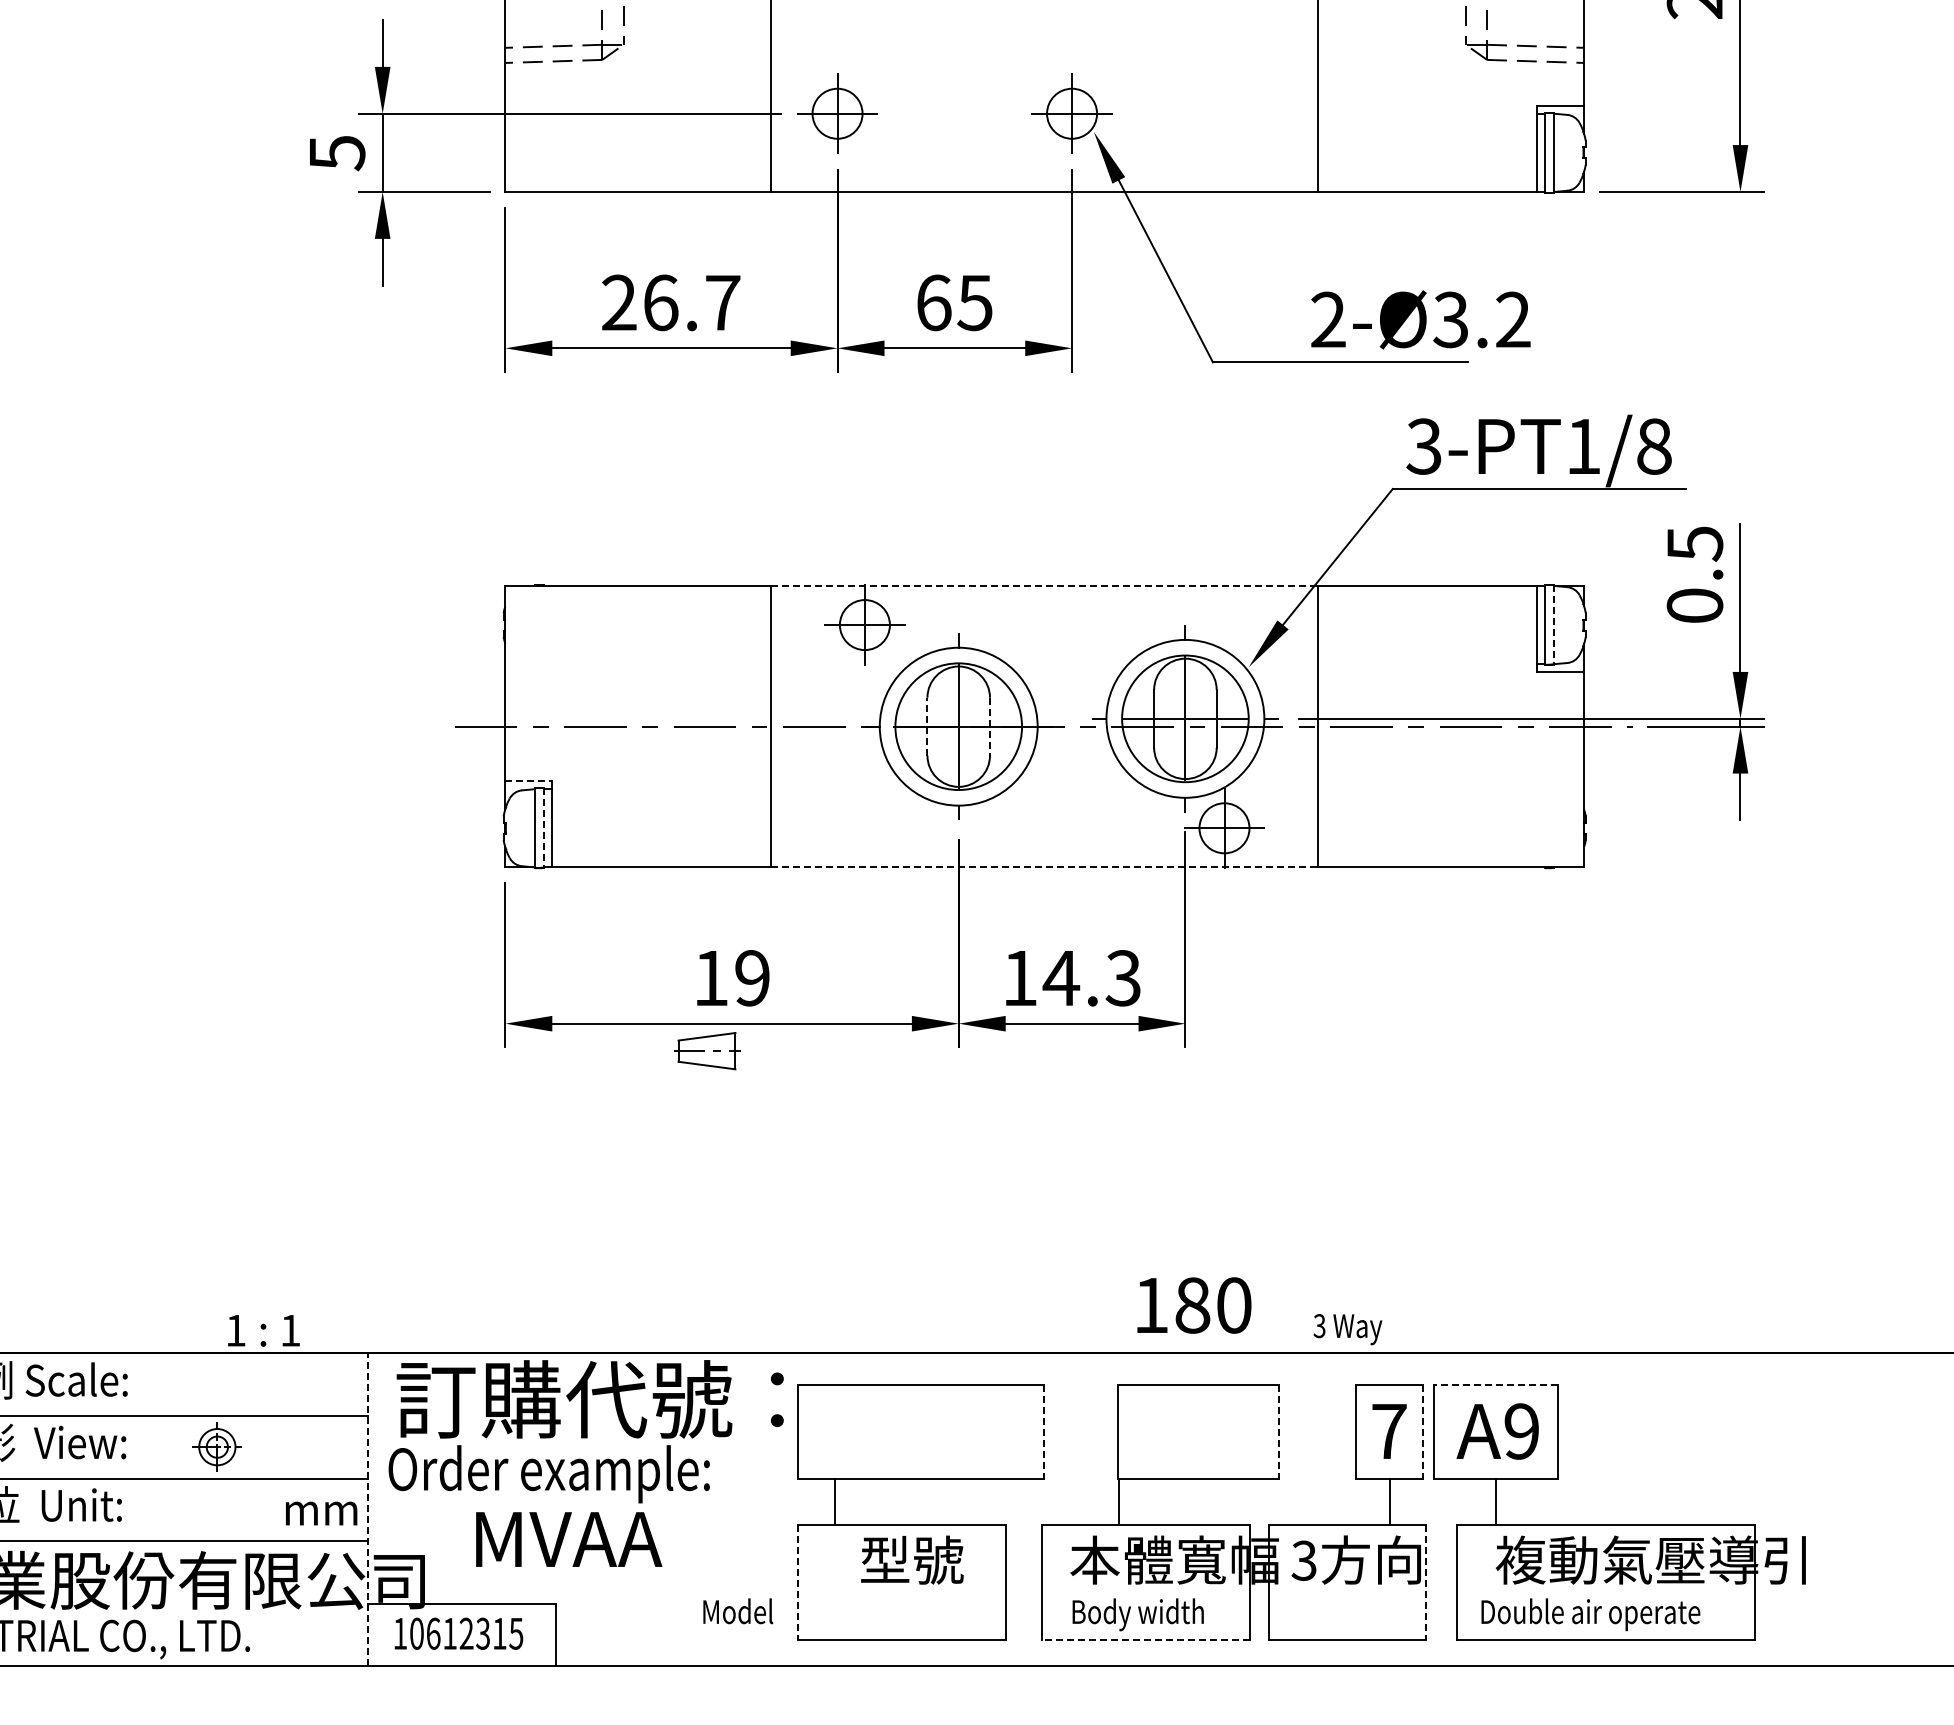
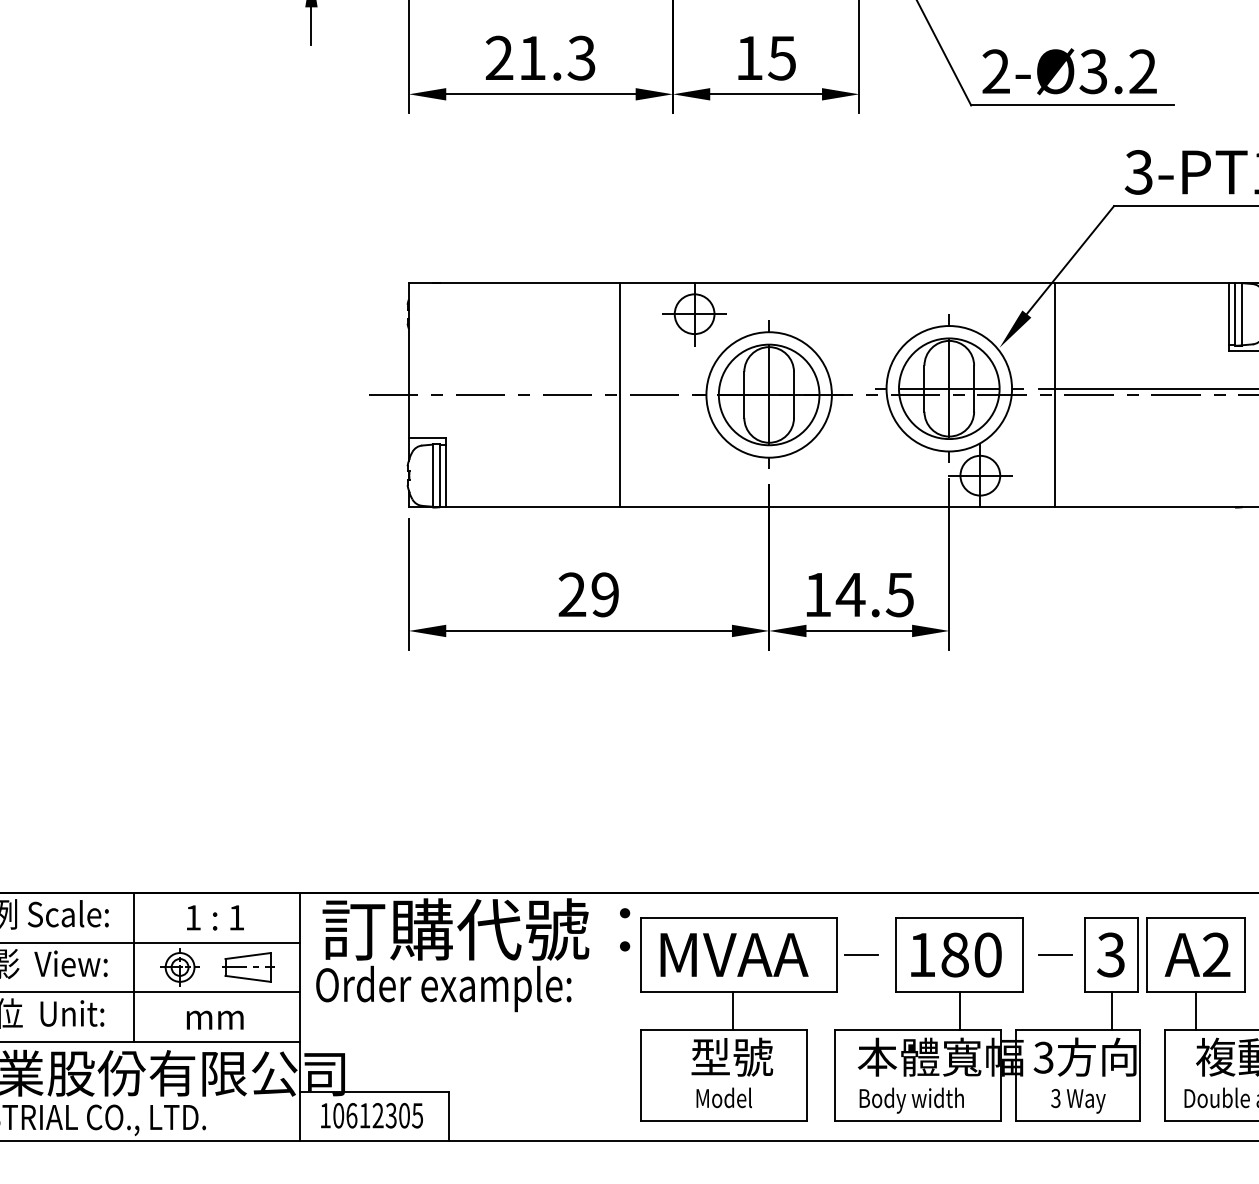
text: (692, 302) -> (557, 57), 26.7 -> 21.3
text: (934, 302) -> (749, 57), 65 -> 15
text: (1420, 319) -> (1069, 71), moved
line: (1044, 585) -> (837, 282), dashed -> solid
line: (1554, 624) -> (1242, 313), dashed -> solid
line: (927, 726) -> (744, 394), dashed -> solid
line: (989, 726) -> (793, 394), dashed -> solid
line: (529, 781) -> (428, 438), dashed -> solid
line: (544, 827) -> (440, 475), dashed -> solid
line: (1044, 867) -> (837, 506), dashed -> solid
text: (711, 977) -> (572, 594), 19 -> 29
text: (1122, 978) -> (899, 595), 14.3 -> 14.5
part: (707, 1051) -> (248, 967), moved
text: (1194, 1305) -> (956, 955), moved
text: (1347, 1329) -> (1078, 1101), moved
text: (263, 1330) -> (215, 917), moved
line: (1495, 1384) -> (1195, 917), dashed -> solid
line: (1043, 1431) -> (836, 955), dashed -> solid
line: (1074, 1431) -> (861, 955), added
line: (1278, 1431) -> (1023, 955), dashed -> solid
line: (1318, 1431) -> (1055, 955), added
text: (1388, 1431) -> (1110, 955), 7 -> 3
line: (1422, 1431) -> (1137, 955), dashed -> solid
text: (1521, 1431) -> (1216, 955), A9 -> A2
line: (159, 1447) -> (134, 967), added
line: (834, 1501) -> (732, 1010), moved
line: (1118, 1501) -> (959, 1010), moved
line: (367, 1509) -> (299, 1016), dashed -> solid
text: (321, 1513) -> (215, 1020), moved
text: (569, 1539) -> (734, 955), moved
line: (797, 1583) -> (641, 1075), dashed -> solid
line: (1425, 1583) -> (1140, 1075), dashed -> solid
text: (738, 1611) -> (724, 1098), moved
text: (499, 1633) -> (404, 1115), 10612315 -> 10612305
line: (1145, 1640) -> (917, 1121), dashed -> solid

